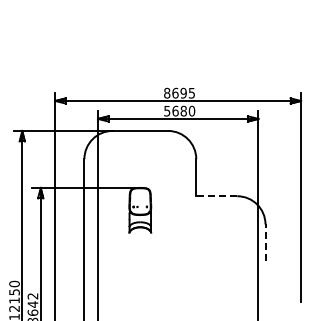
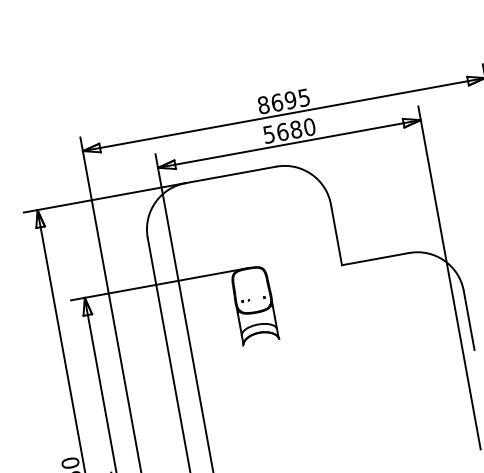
line: (216, 196) -> (375, 259), dashed -> solid
line: (265, 242) -> (469, 320), dashed -> solid

